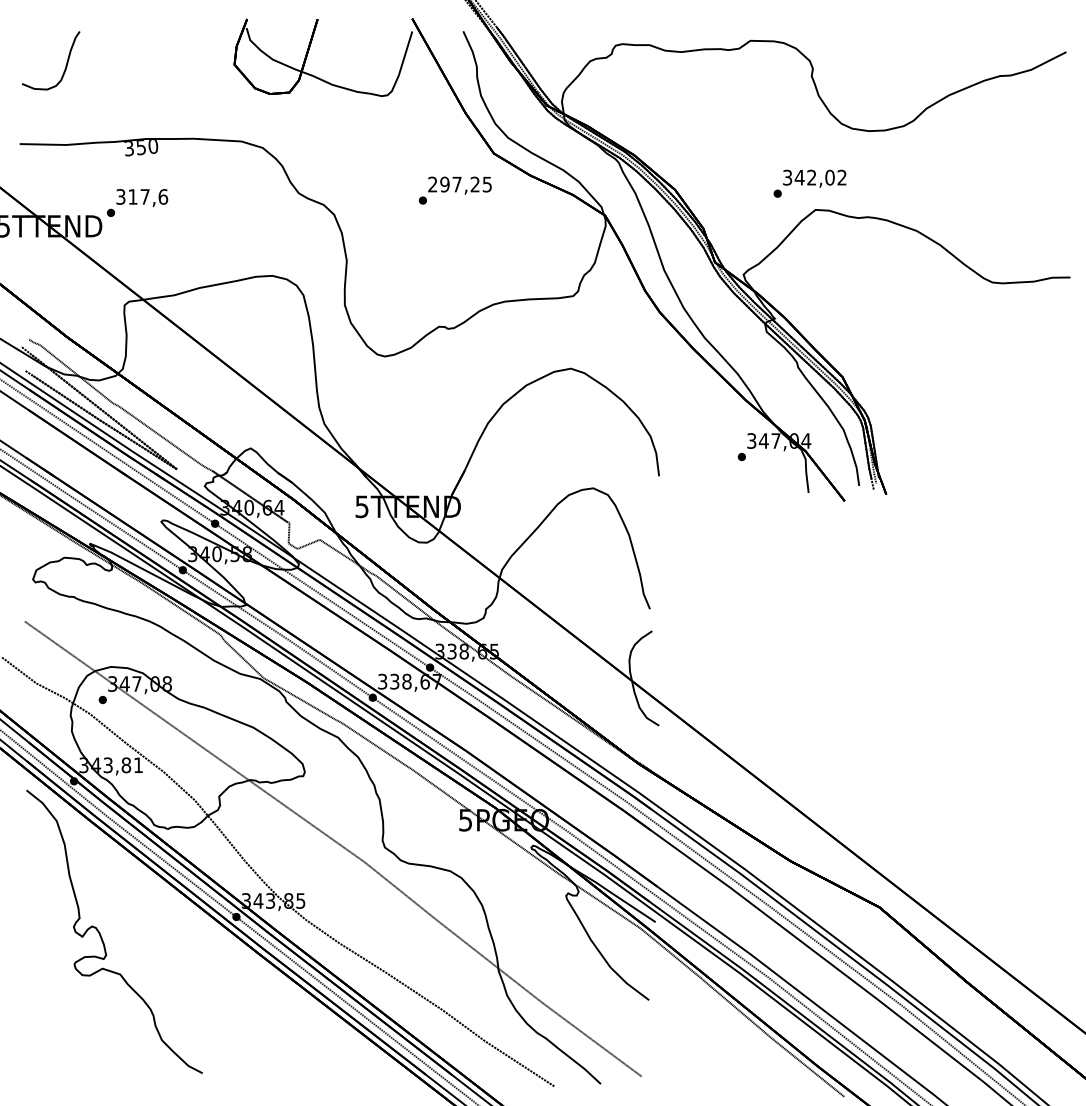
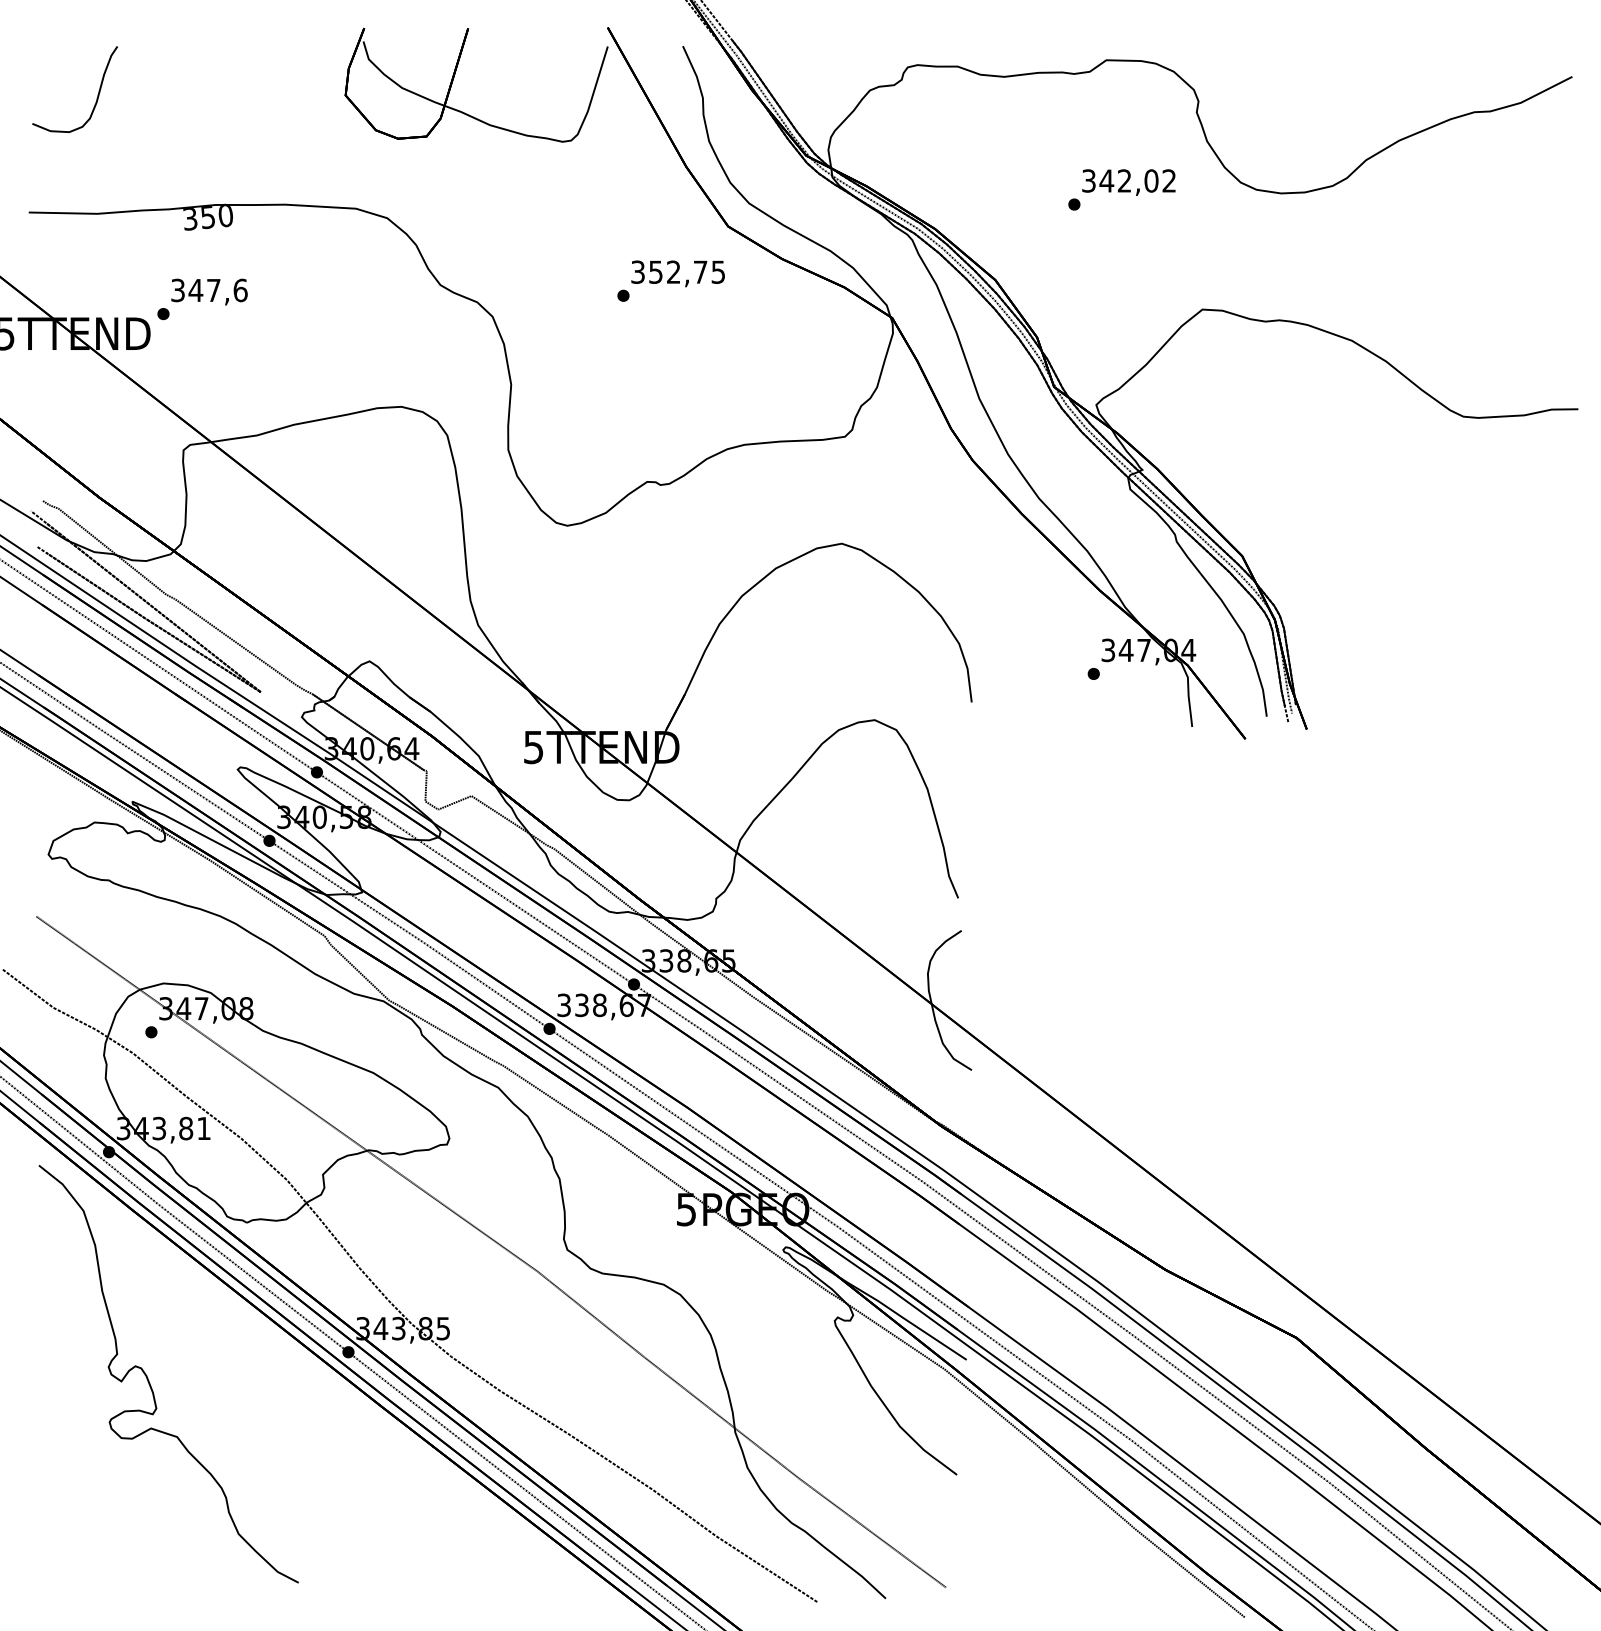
text: (809, 183) -> (1121, 189), moved
text: (453, 184) -> (668, 272), 297,25 -> 352,75
text: (132, 196) -> (195, 289), 317,6 -> 347,6

